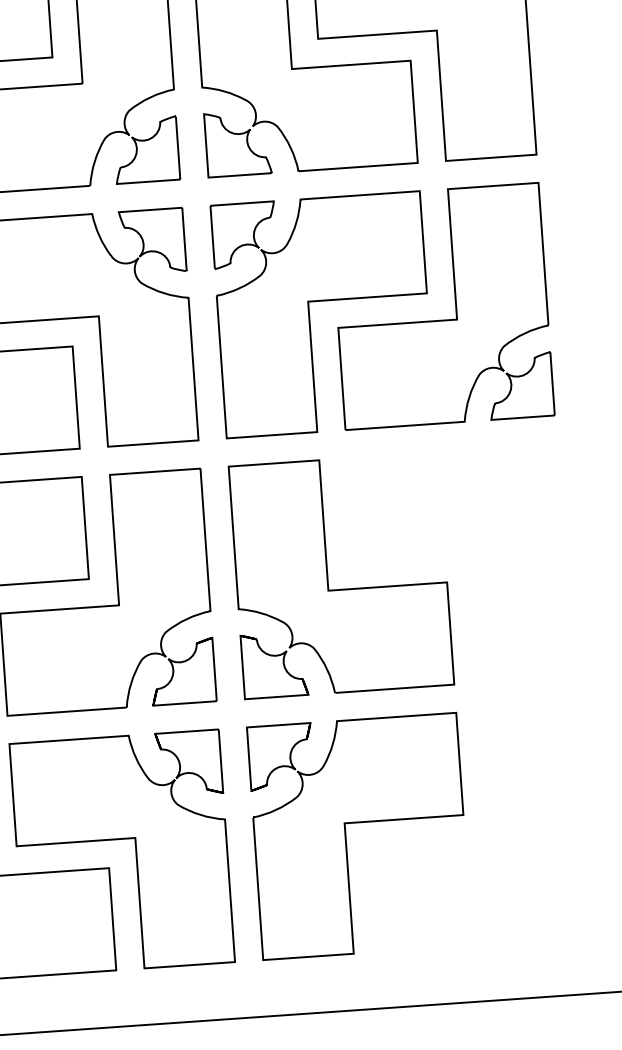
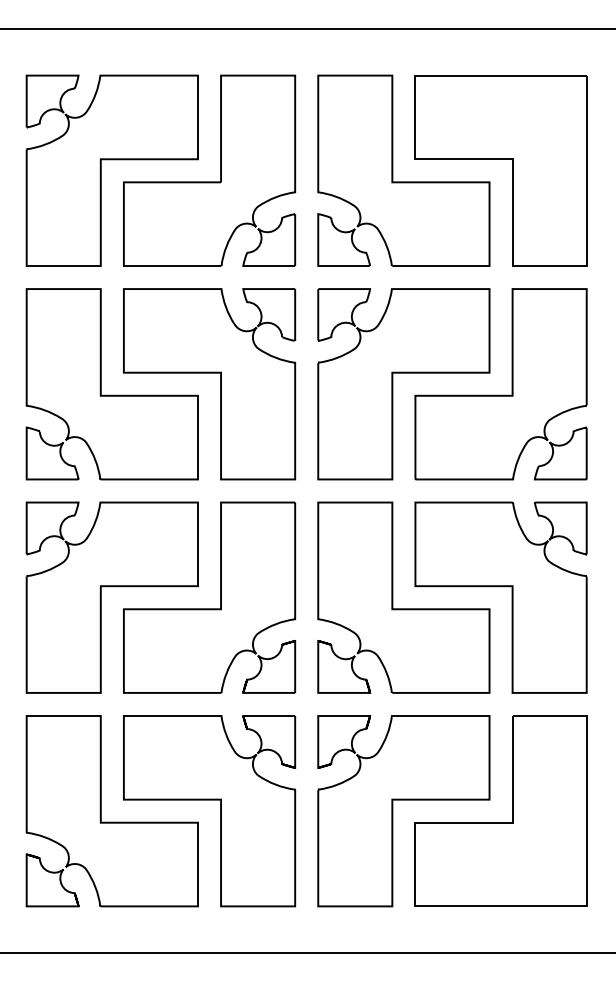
part: (458, 554) -> (500, 587), added
part: (492, 826) -> (512, 810), added

